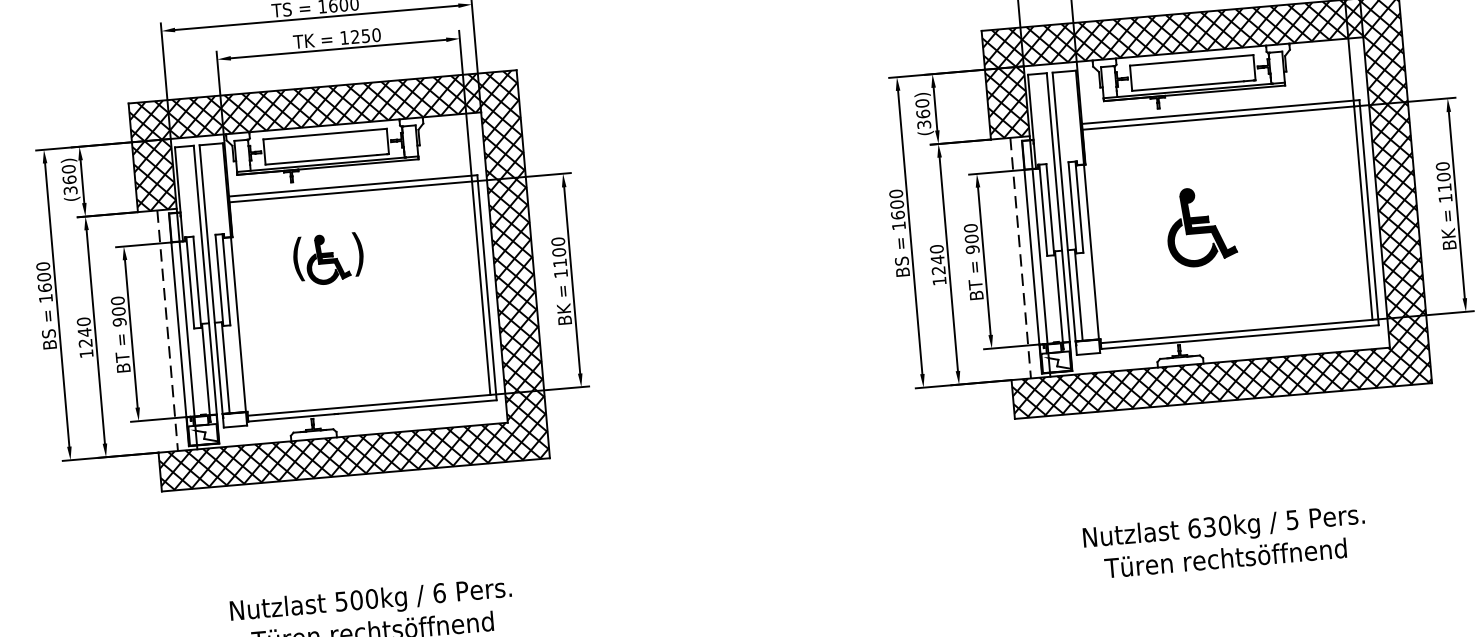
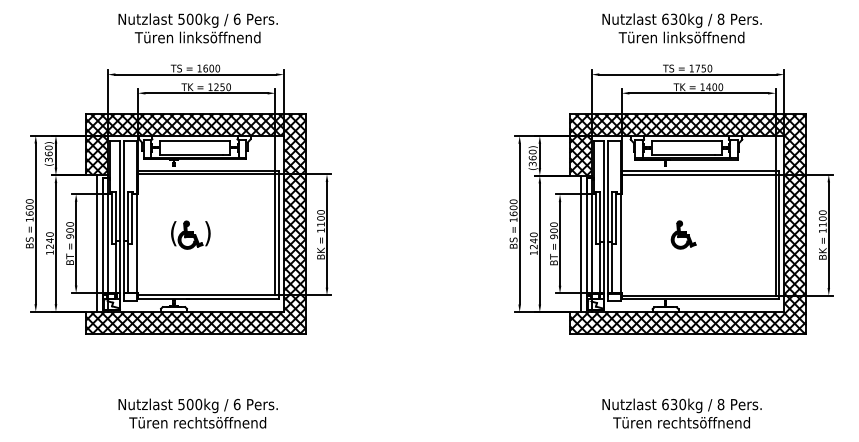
part: (1200, 225) -> (683, 234), size x0.62
part: (327, 258) -> (190, 234), moved
line: (1020, 259) -> (580, 244), dashed -> solid
line: (167, 332) -> (96, 244), dashed -> solid
text: (1291, 520) -> (720, 404), 5 -> 8

